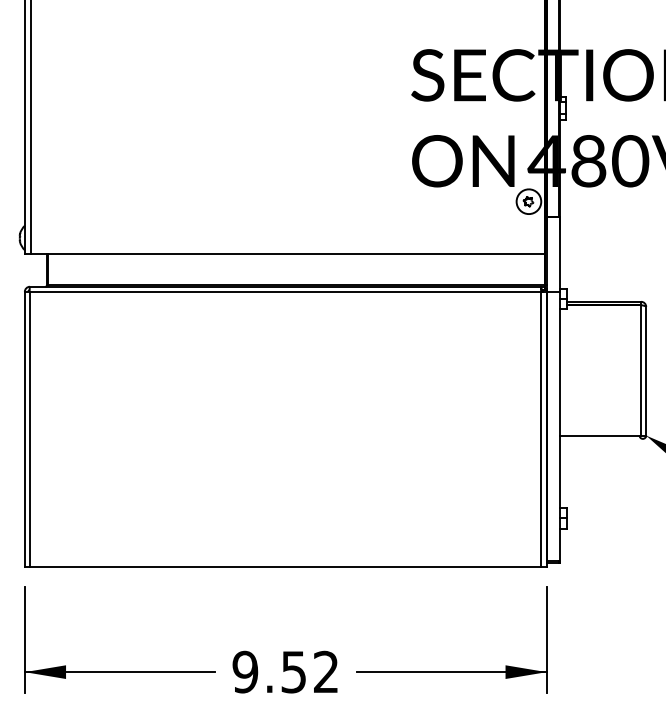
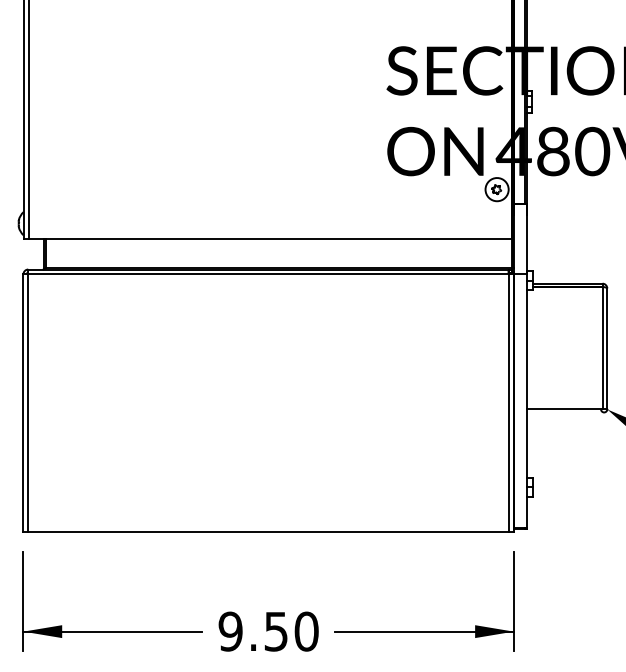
text: (326, 671) -> (306, 631), 9.52 -> 9.50

